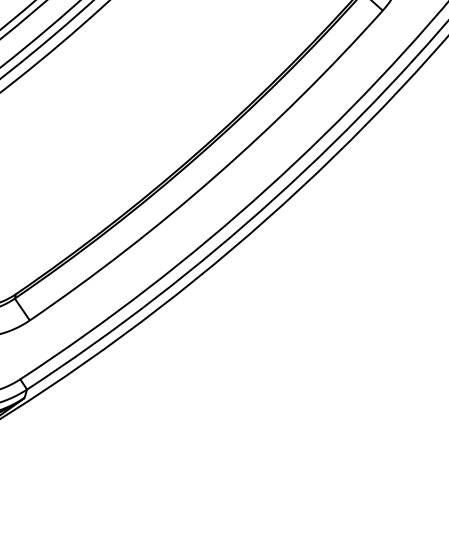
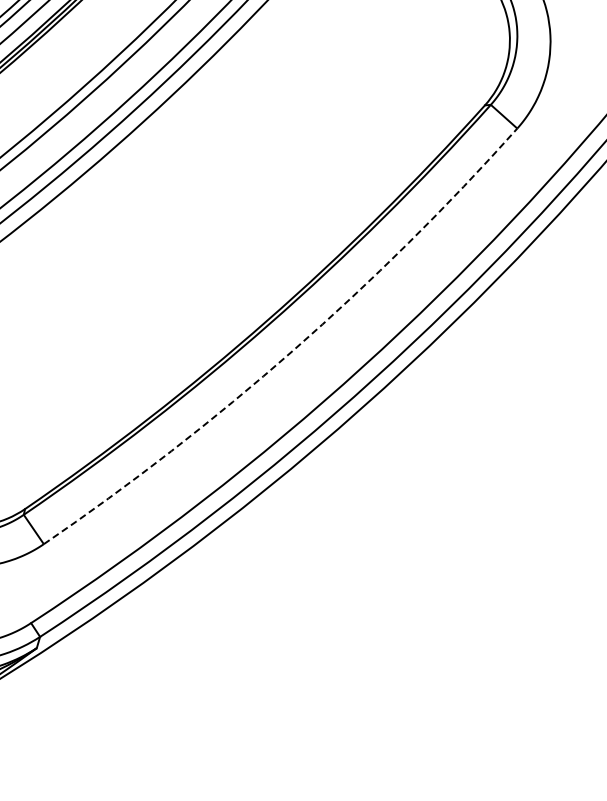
arc: (215, 176) -> (293, 350), solid -> dashed

